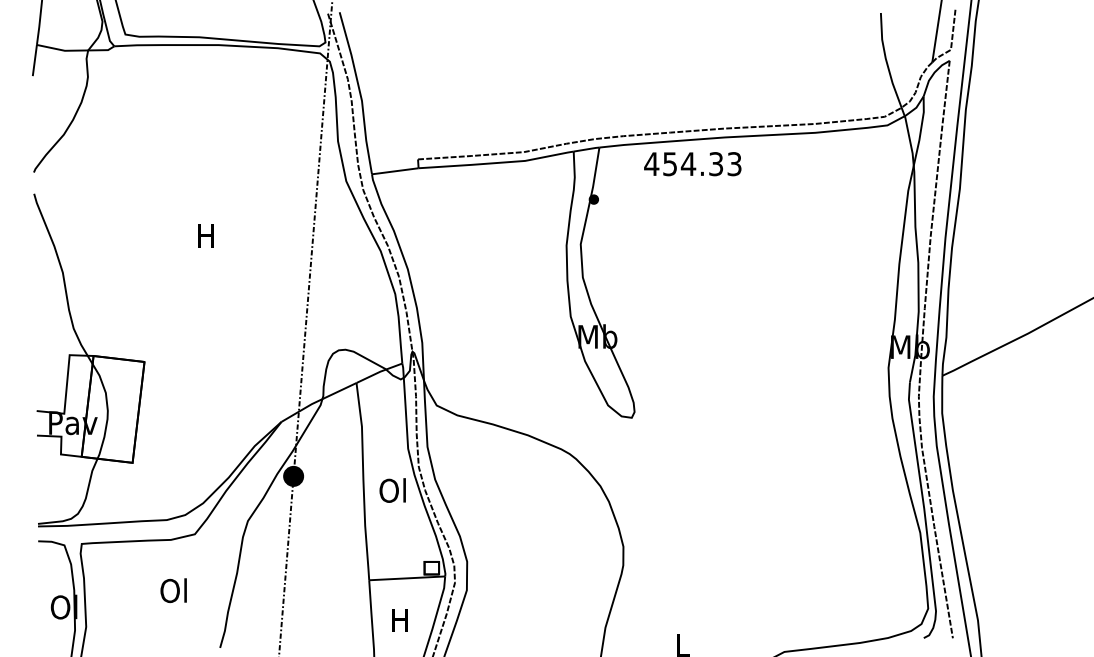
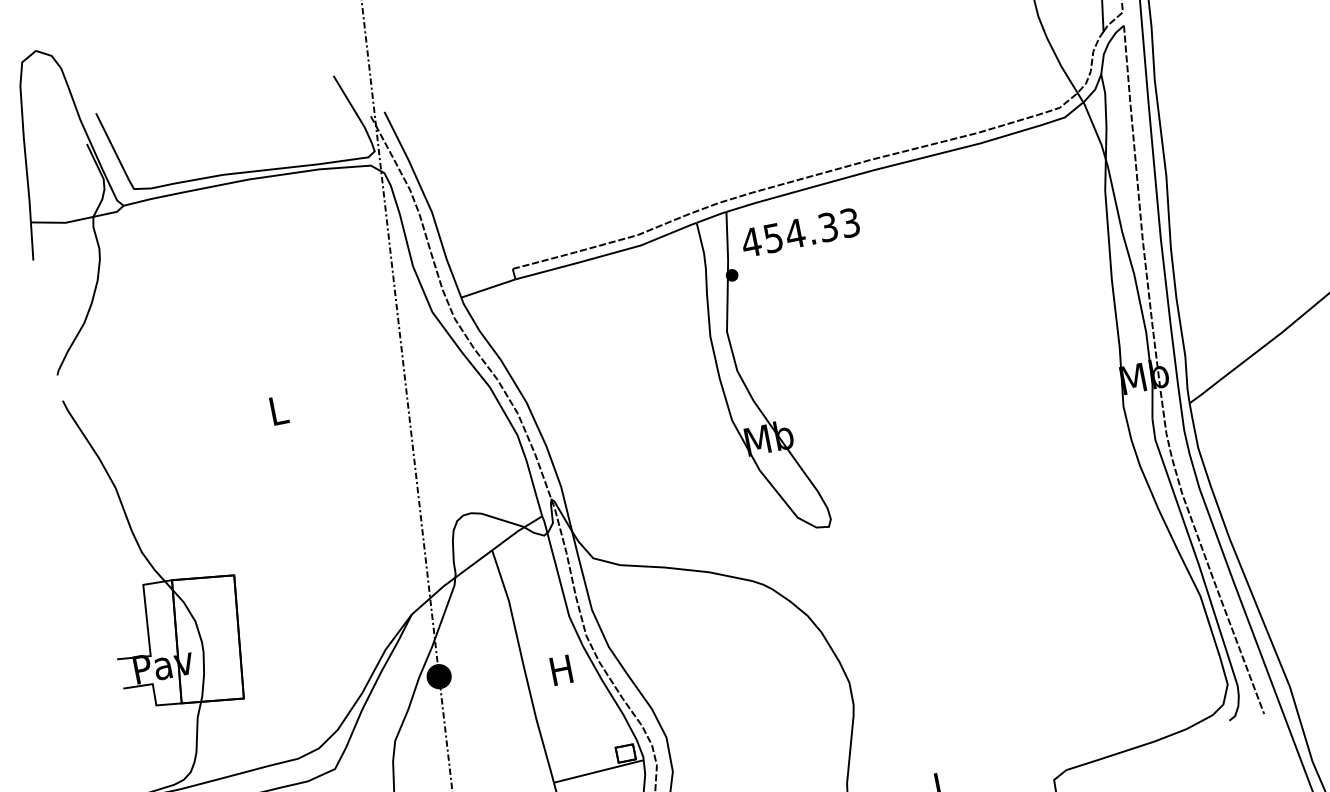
text: (692, 164) -> (800, 233), moved
text: (205, 235) -> (277, 409), H -> L
text: (392, 490) -> (560, 670), Ol -> H

